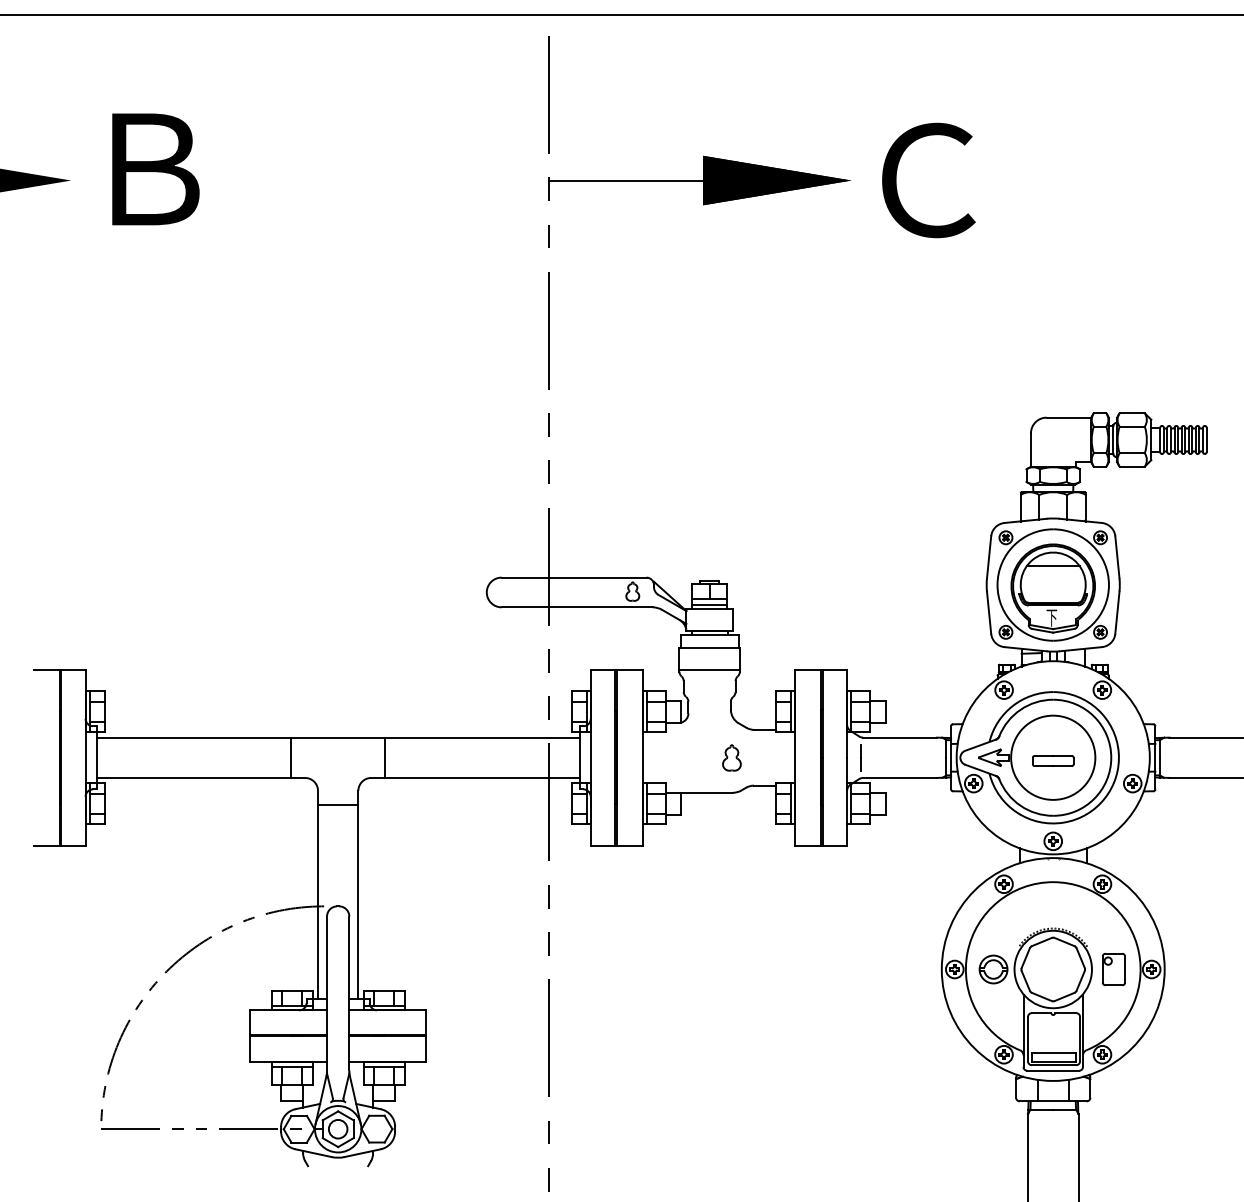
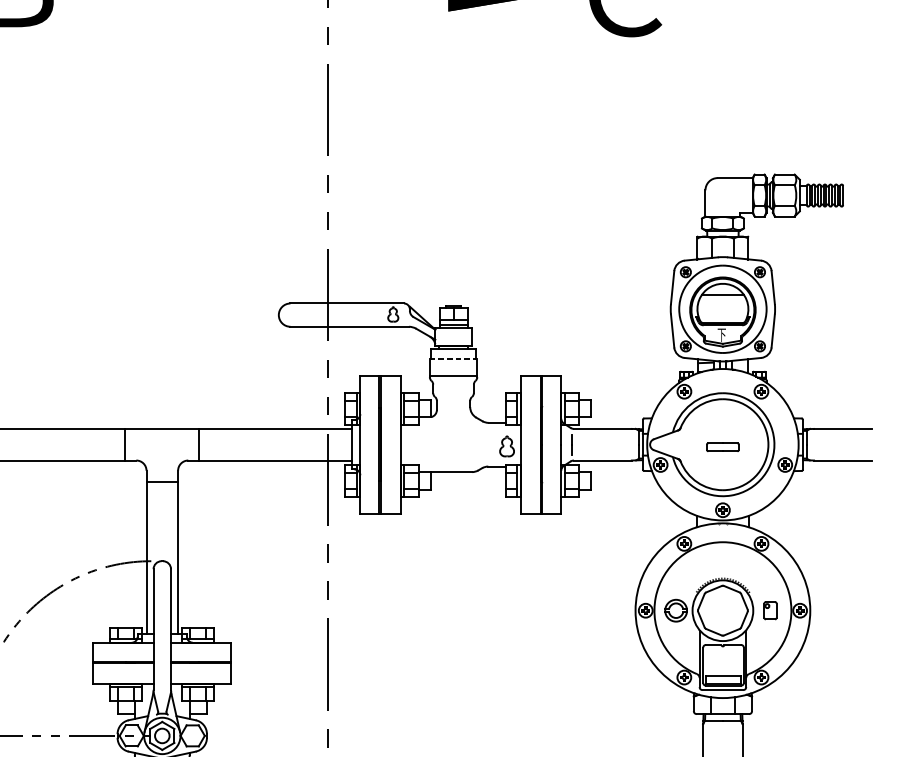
line: (710, 648) -> (454, 359), solid -> dashed
part: (731, 757) -> (506, 446), moved
part: (1037, 757) -> (710, 444), removed
part: (1113, 969) -> (770, 610), size x0.7

